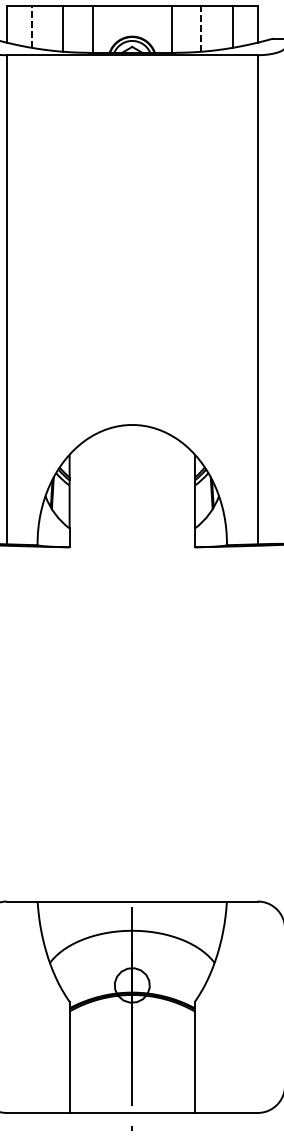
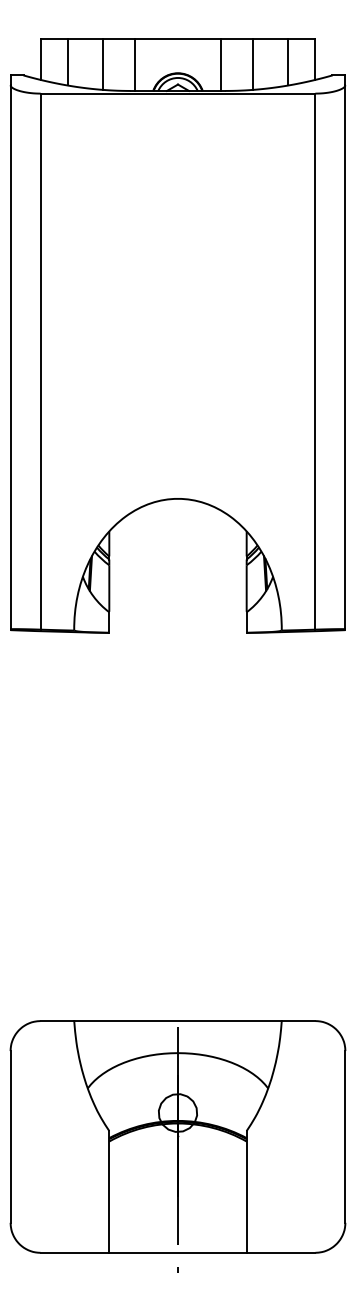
line: (31, 25) -> (67, 61), dashed -> solid
line: (201, 28) -> (253, 64), dashed -> solid

